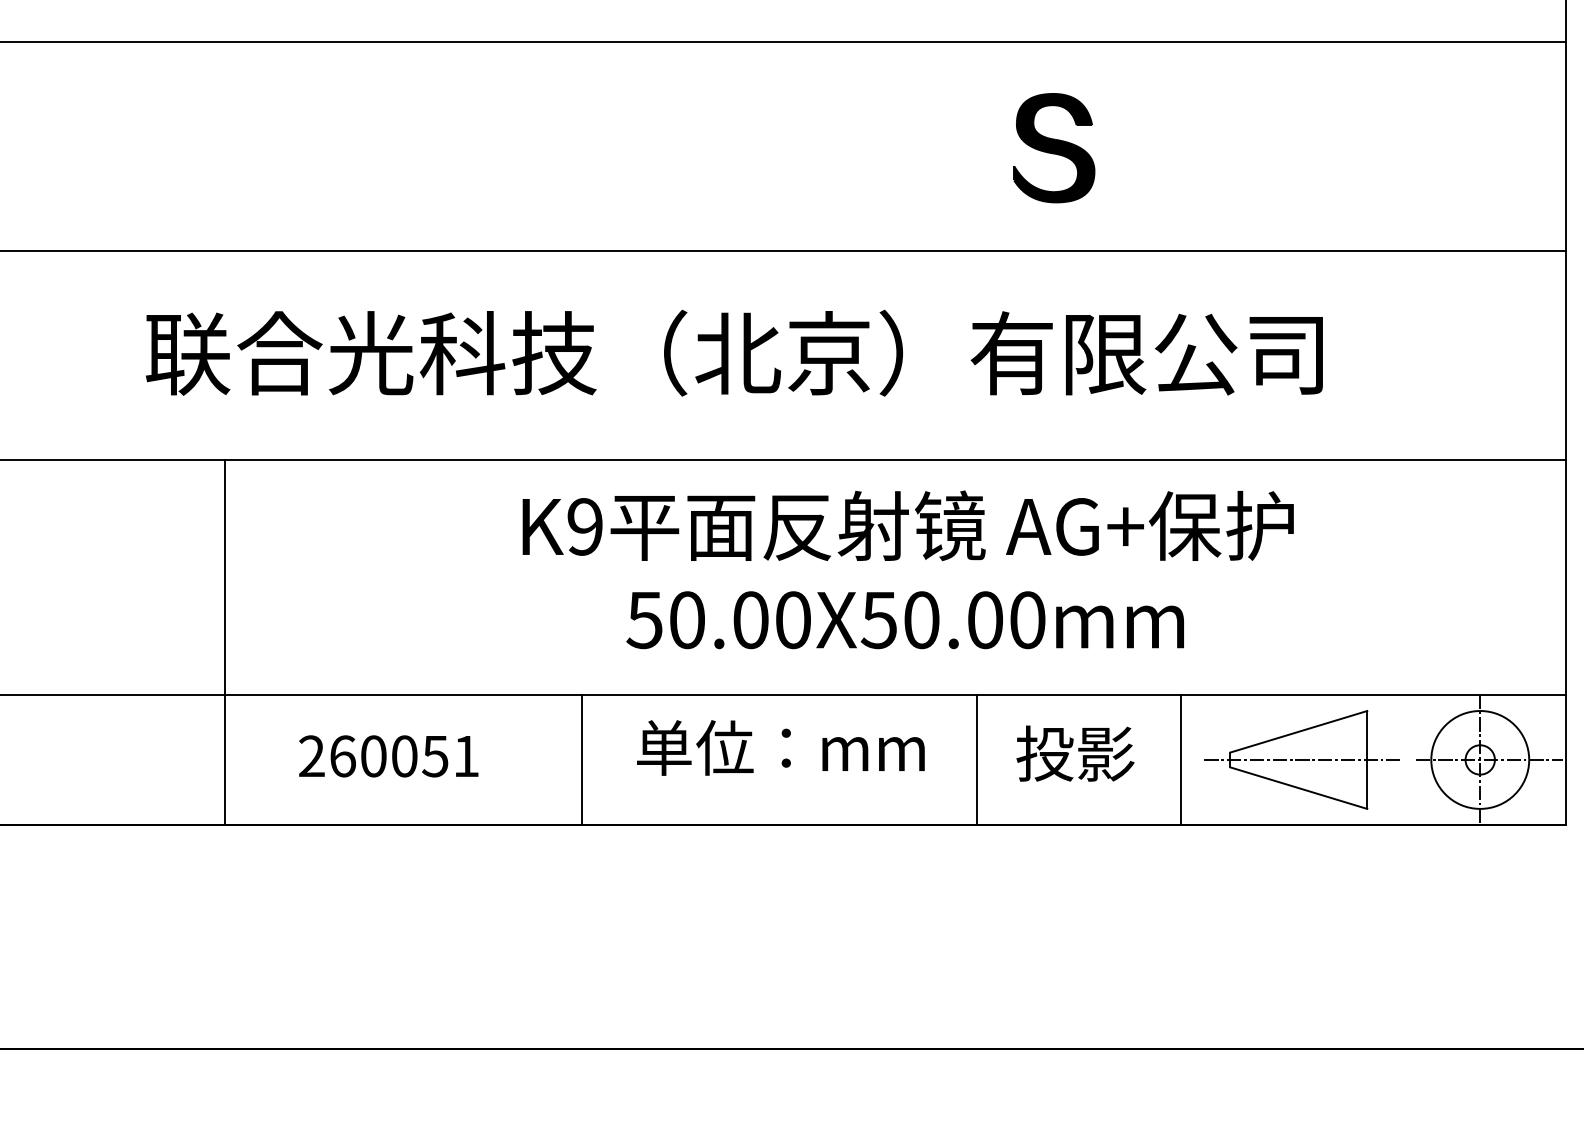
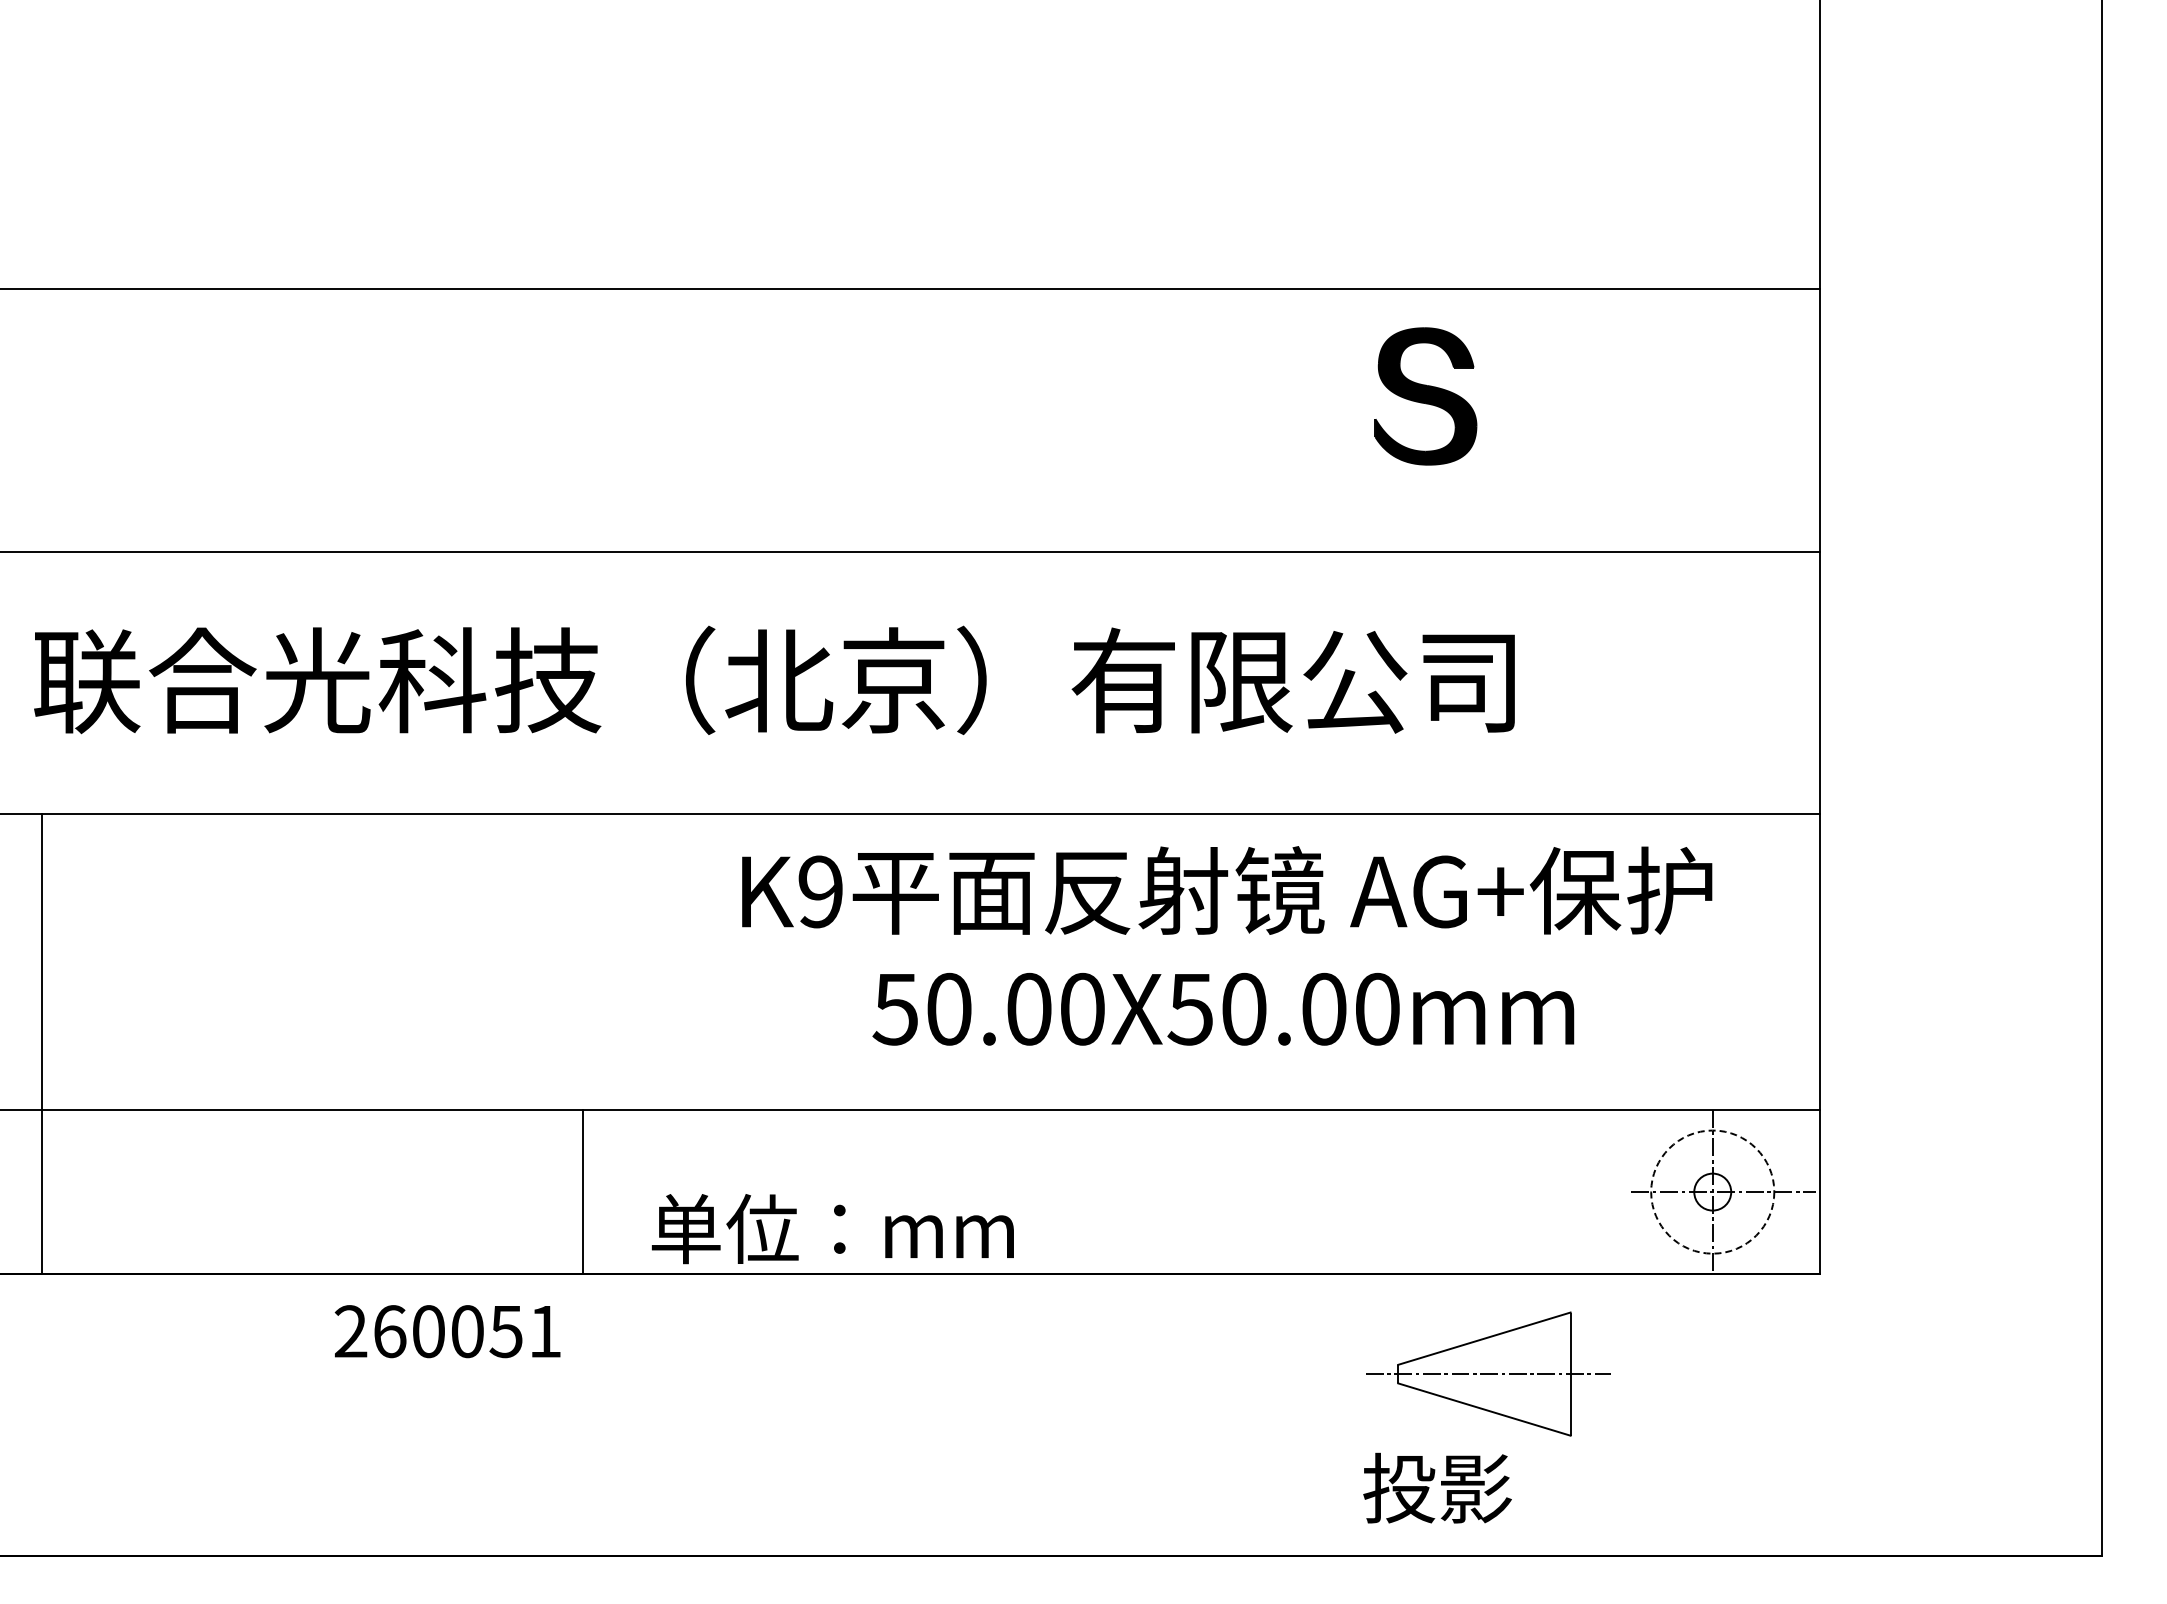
part: (1053, 148) -> (1425, 396), moved
text: (908, 569) -> (1227, 945), moved
line: (224, 642) -> (41, 1044), moved
text: (780, 748) -> (832, 1229), moved
text: (1075, 753) -> (1437, 1487), moved
text: (388, 756) -> (447, 1331), moved
line: (976, 759) -> (1079, 1191), removed
line: (1181, 759) -> (1336, 1191), removed
part: (1301, 759) -> (1488, 1373), moved
circle: (1480, 759) -> (1712, 1191), solid -> dashed

